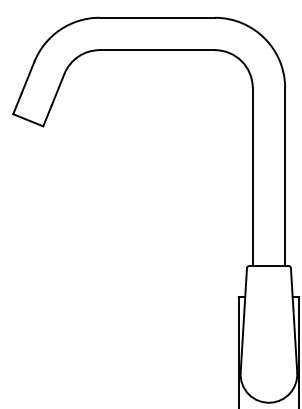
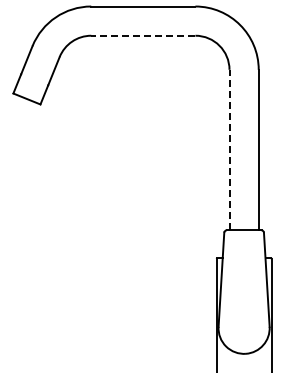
line: (156, 49) -> (142, 35), solid -> dashed
line: (252, 176) -> (229, 149), solid -> dashed

